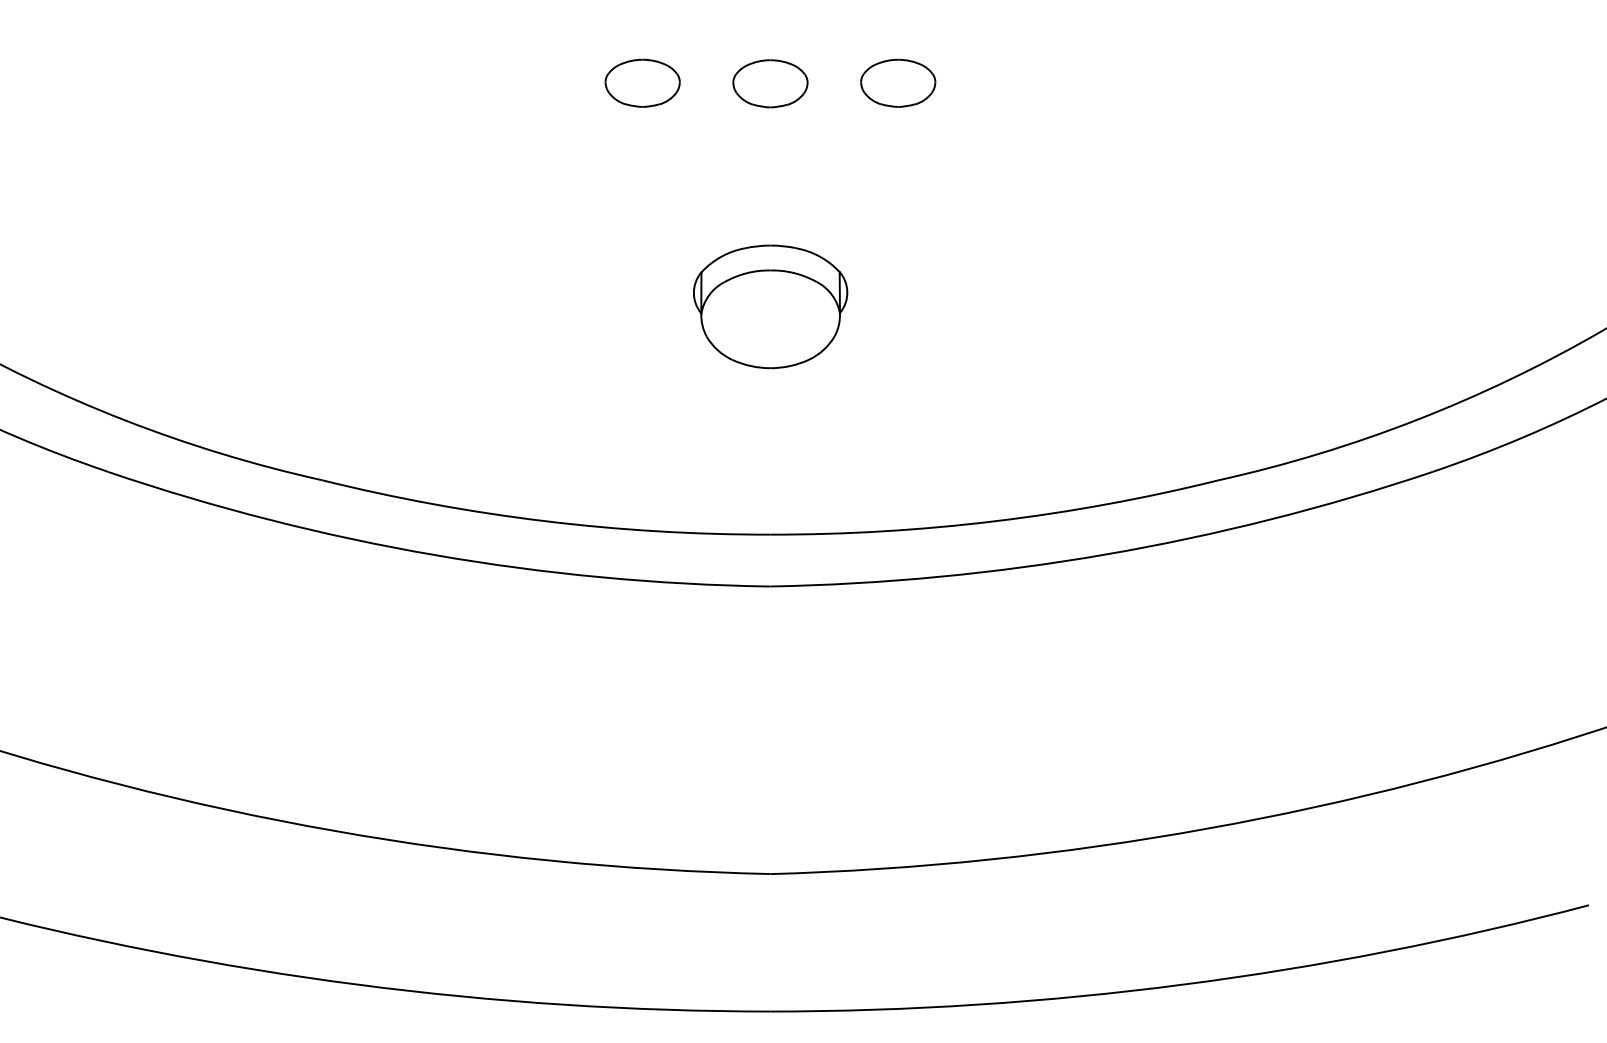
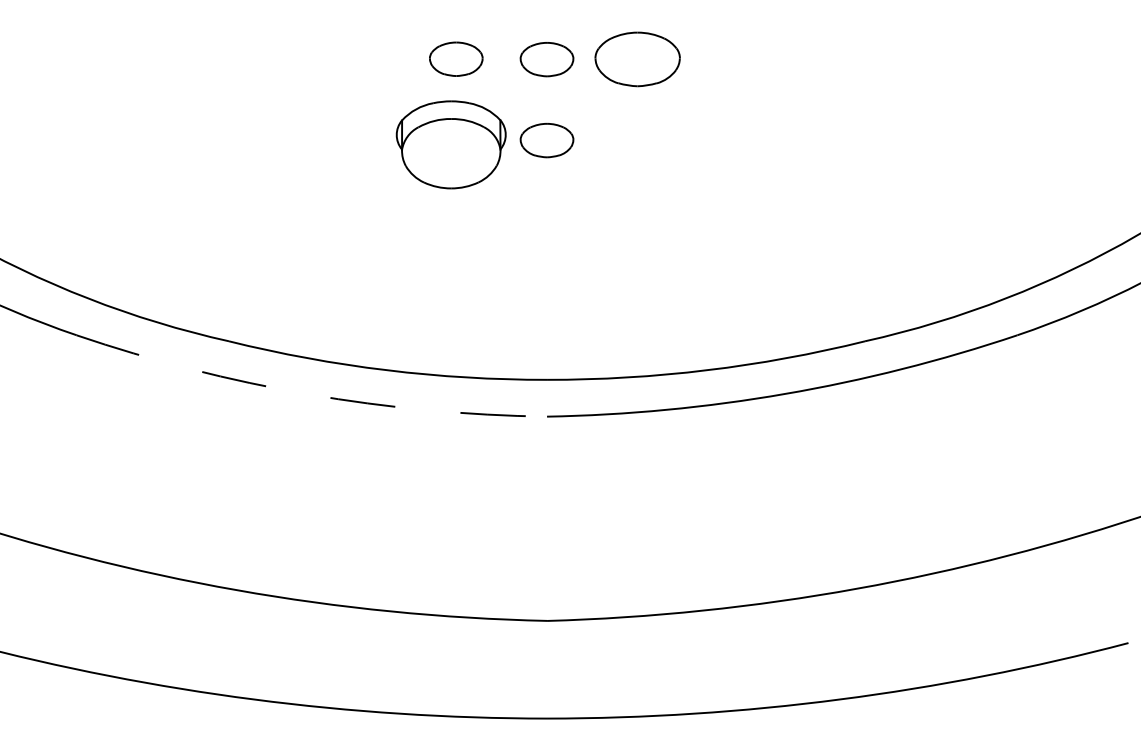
part: (898, 82) -> (637, 58), size x1.6
part: (770, 197) -> (547, 140), added
part: (770, 306) -> (451, 144), moved
arc: (434, 555) -> (308, 394), solid -> dashed

